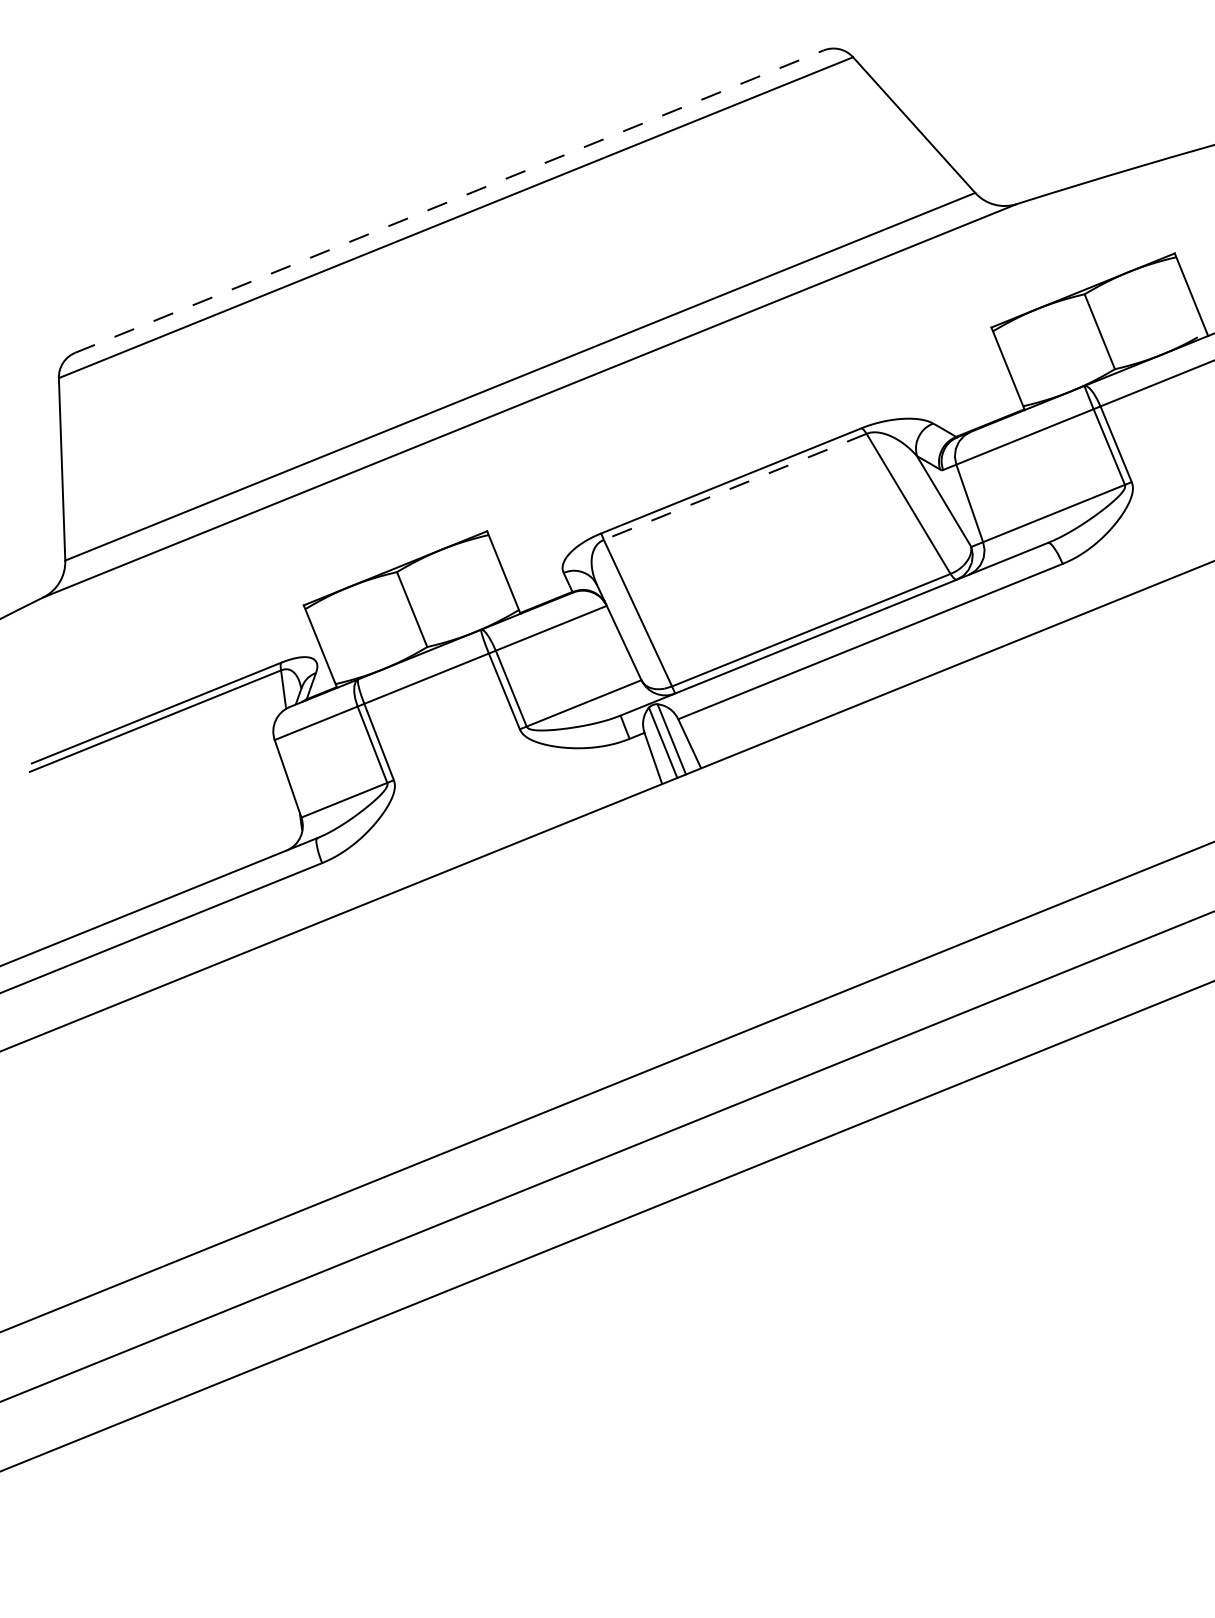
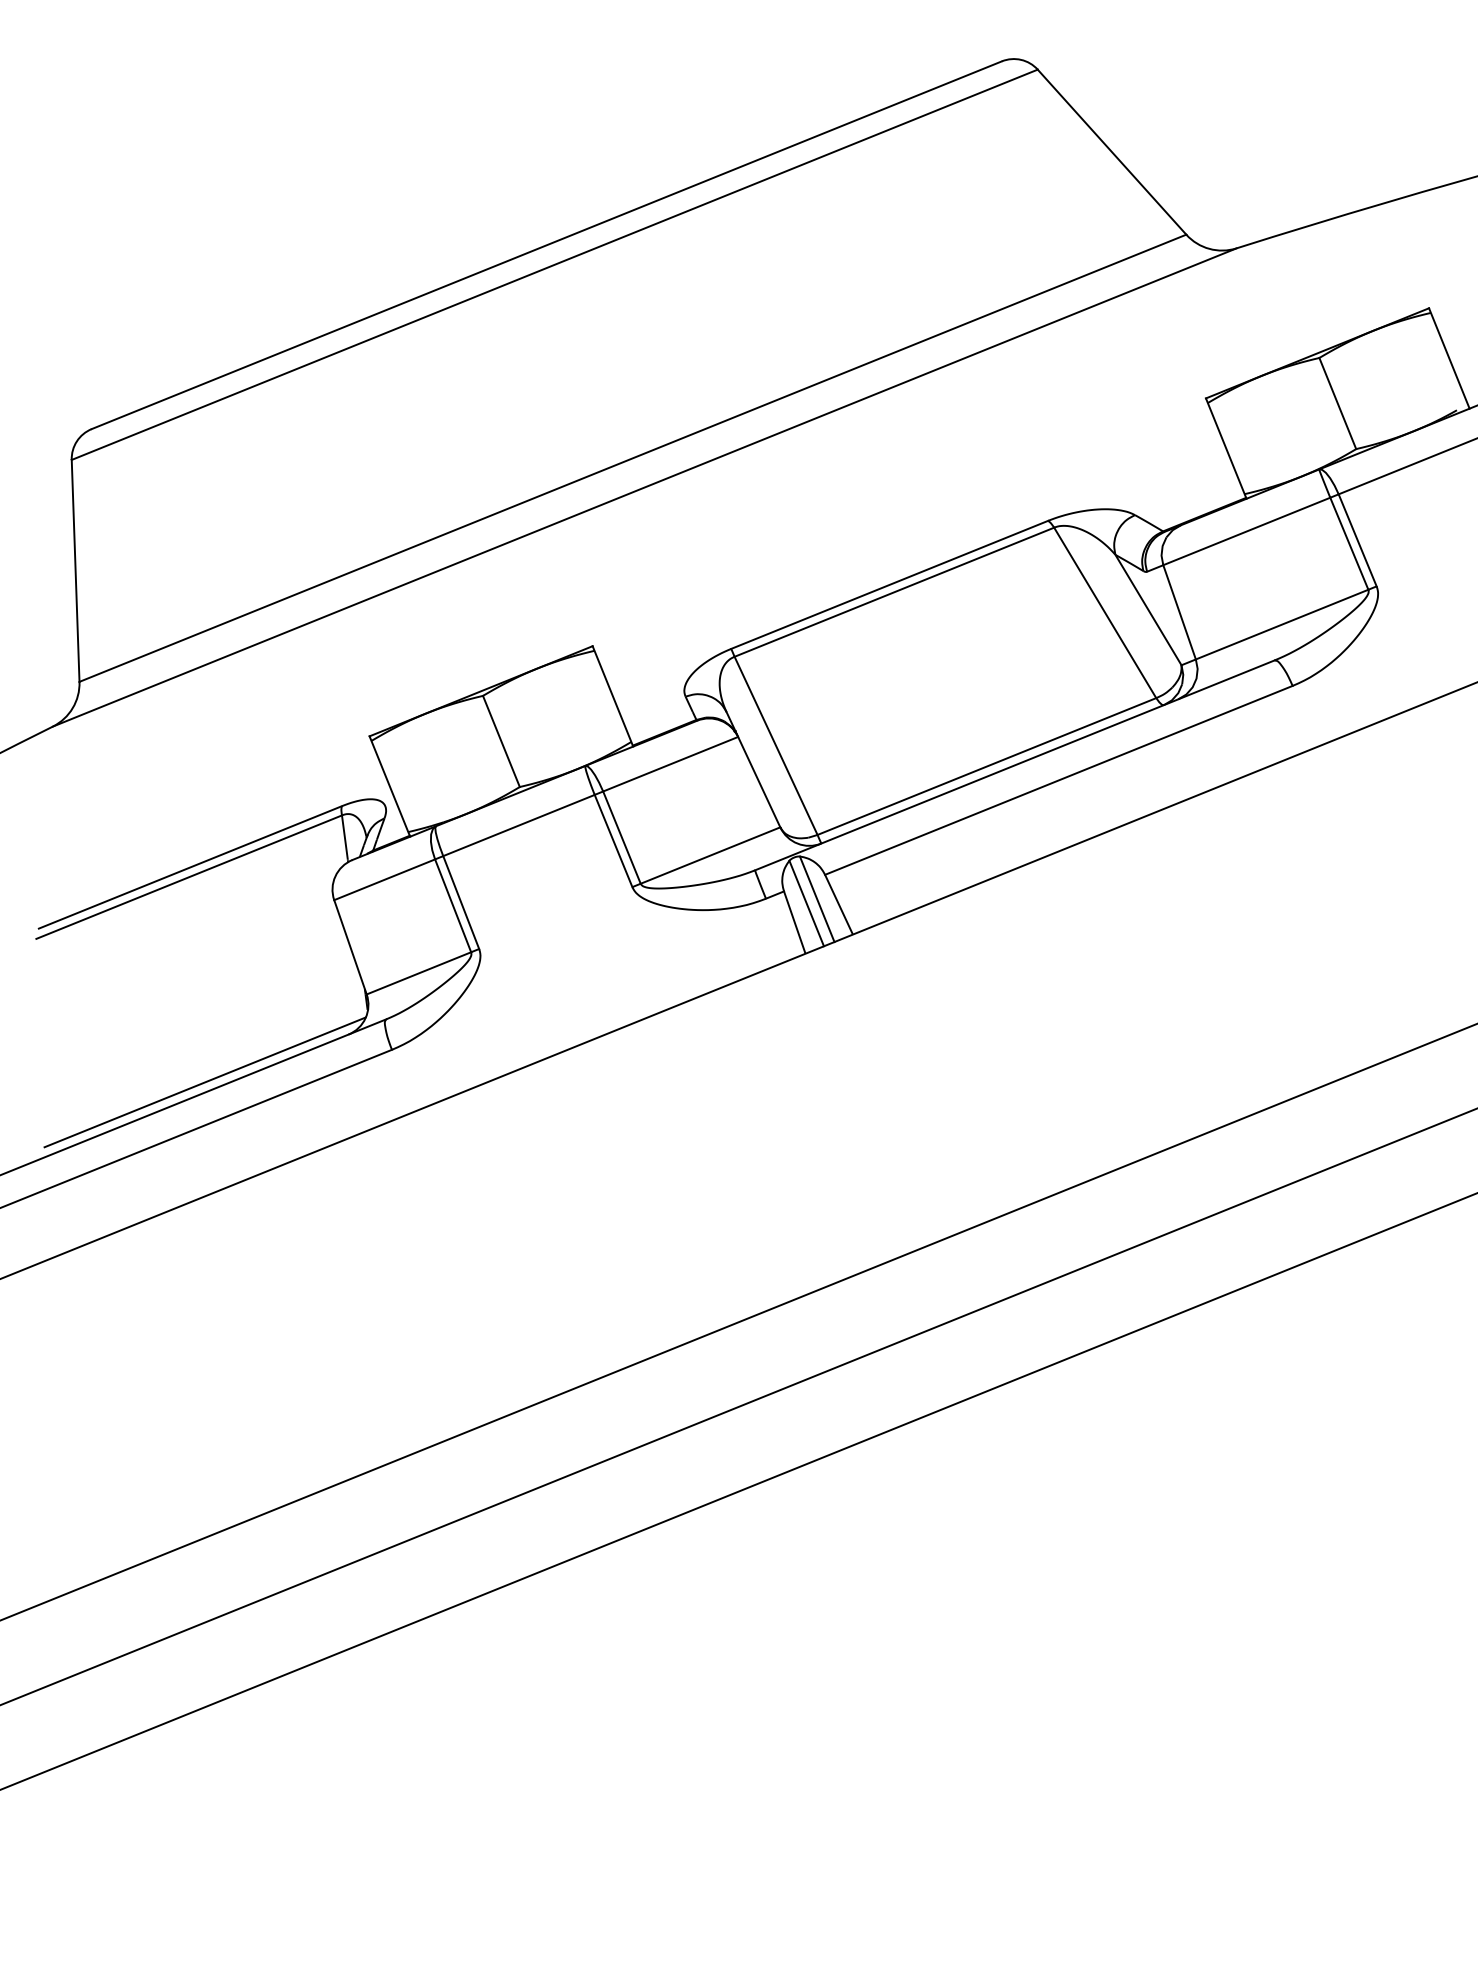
line: (449, 201) -> (546, 245), dashed -> solid
line: (735, 486) -> (894, 591), dashed -> solid
line: (168, 889) -> (205, 1081), added

